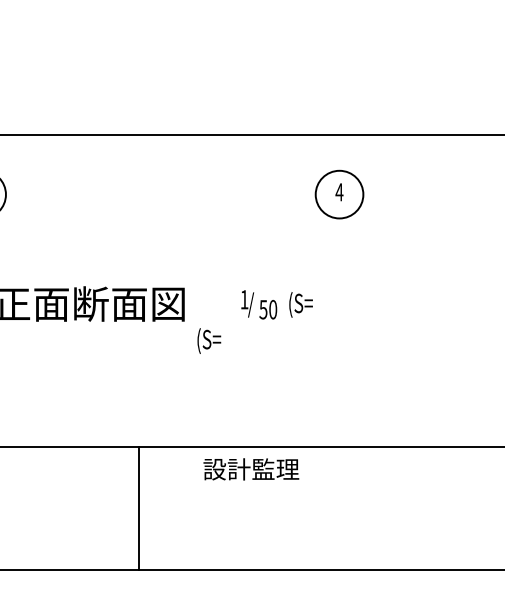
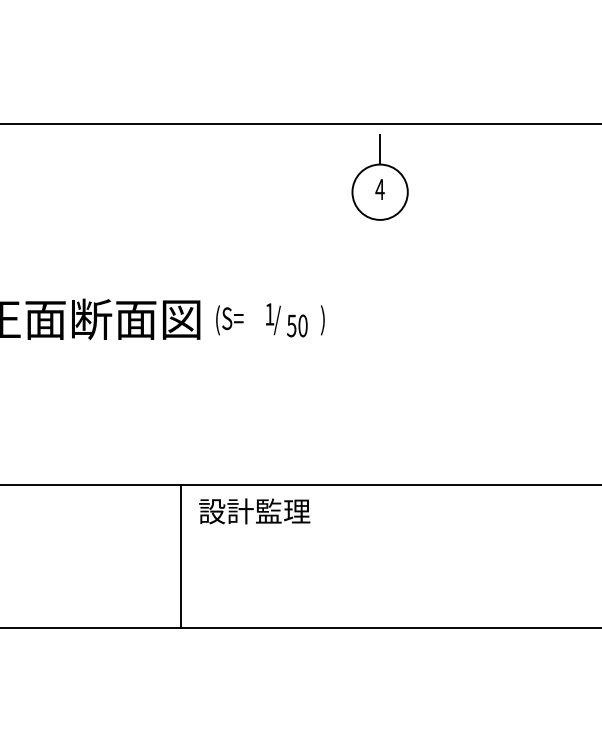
line: (339, 156) -> (380, 148), added
text: (300, 305) -> (334, 320), (S= -> )
text: (208, 341) -> (229, 320), moved
text: (251, 469) -> (254, 511), moved
line: (139, 508) -> (180, 556), moved

